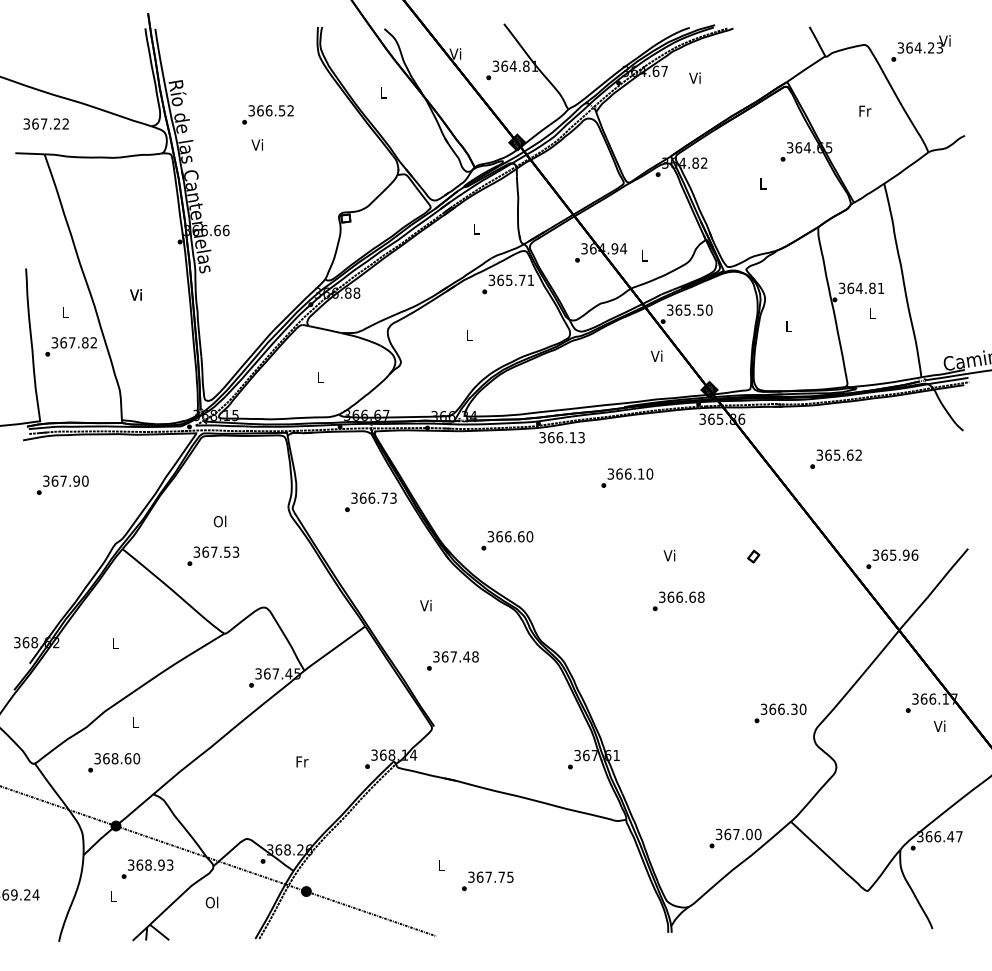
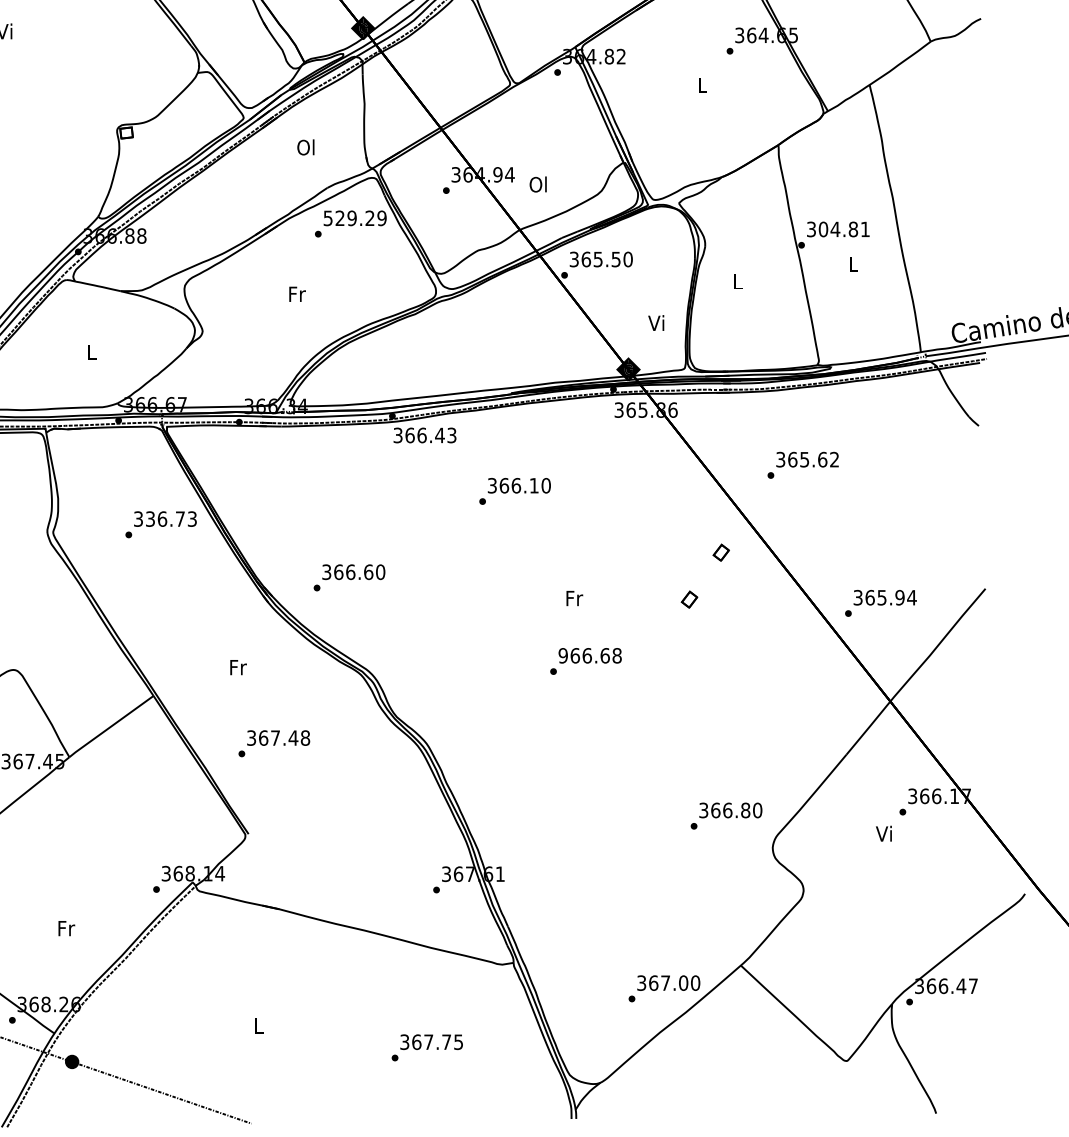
text: (475, 228) -> (305, 146), L -> Ol
text: (643, 255) -> (537, 184), L -> Ol
text: (511, 279) -> (355, 217), 365.71 -> 529.29
text: (850, 287) -> (823, 228), 364.81 -> 304.81
text: (469, 334) -> (297, 293), L -> Fr
text: (656, 355) -> (656, 322), moved
text: (572, 437) -> (439, 435), 366.13 -> 366.43
text: (362, 497) -> (149, 518), 366.73 -> 336.73
part: (776, 522) -> (720, 552), added
text: (914, 554) -> (911, 596), 365.96 -> 365.94
text: (669, 555) -> (573, 598), Vi -> Fr
text: (661, 596) -> (562, 654), 366.68 -> 966.68
text: (426, 605) -> (237, 667), Vi -> Fr
text: (794, 708) -> (745, 809), 366.30 -> 366.80
text: (939, 725) -> (883, 832), moved
text: (302, 761) -> (66, 927), moved
text: (487, 881) -> (426, 1048), moved

